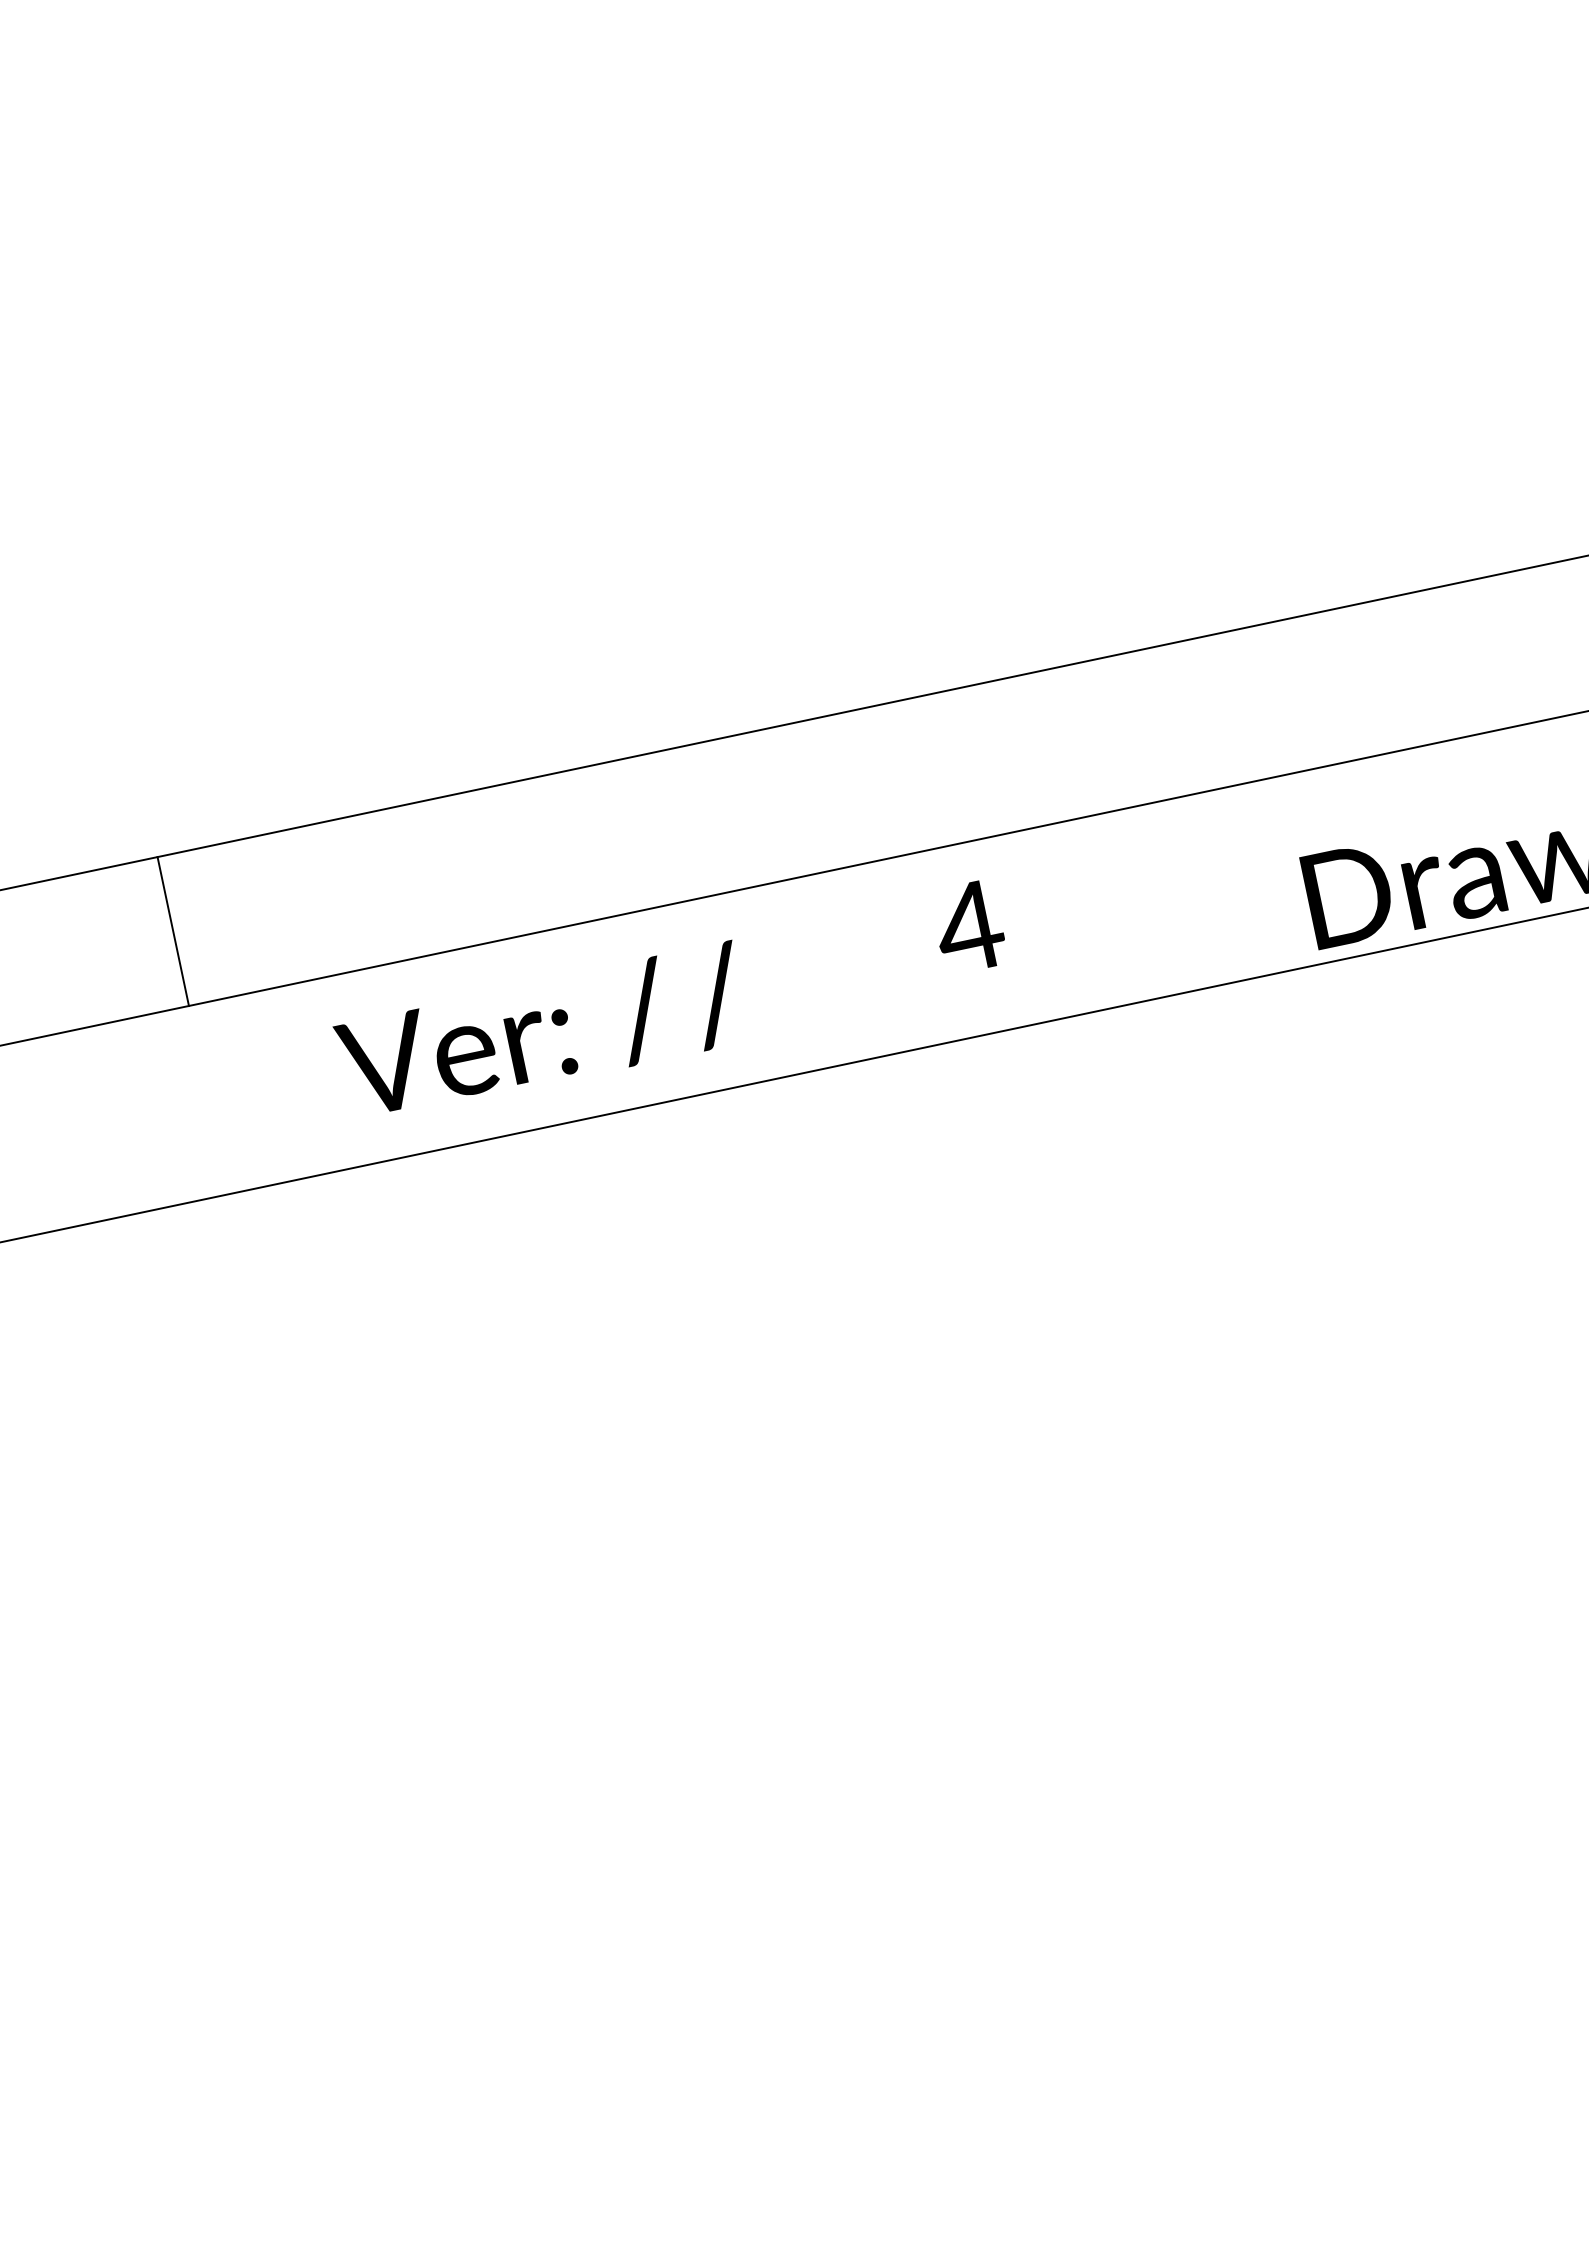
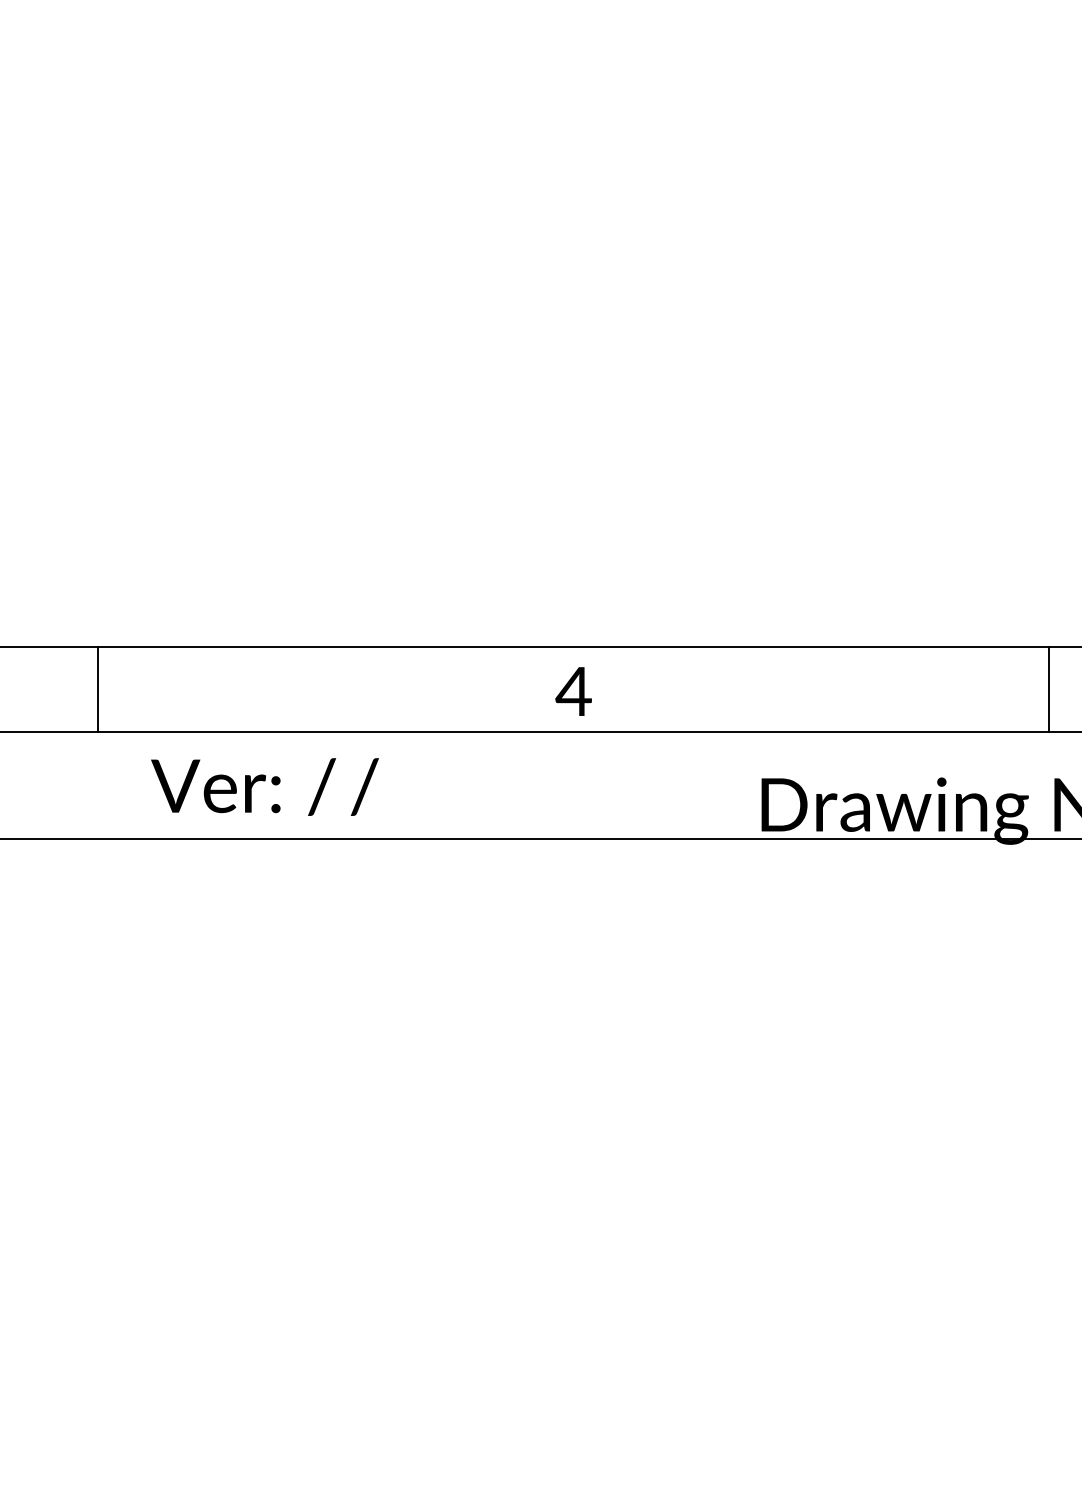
text: (968, 927) -> (573, 691), moved
line: (174, 931) -> (98, 689), moved
text: (541, 1031) -> (264, 786), moved

